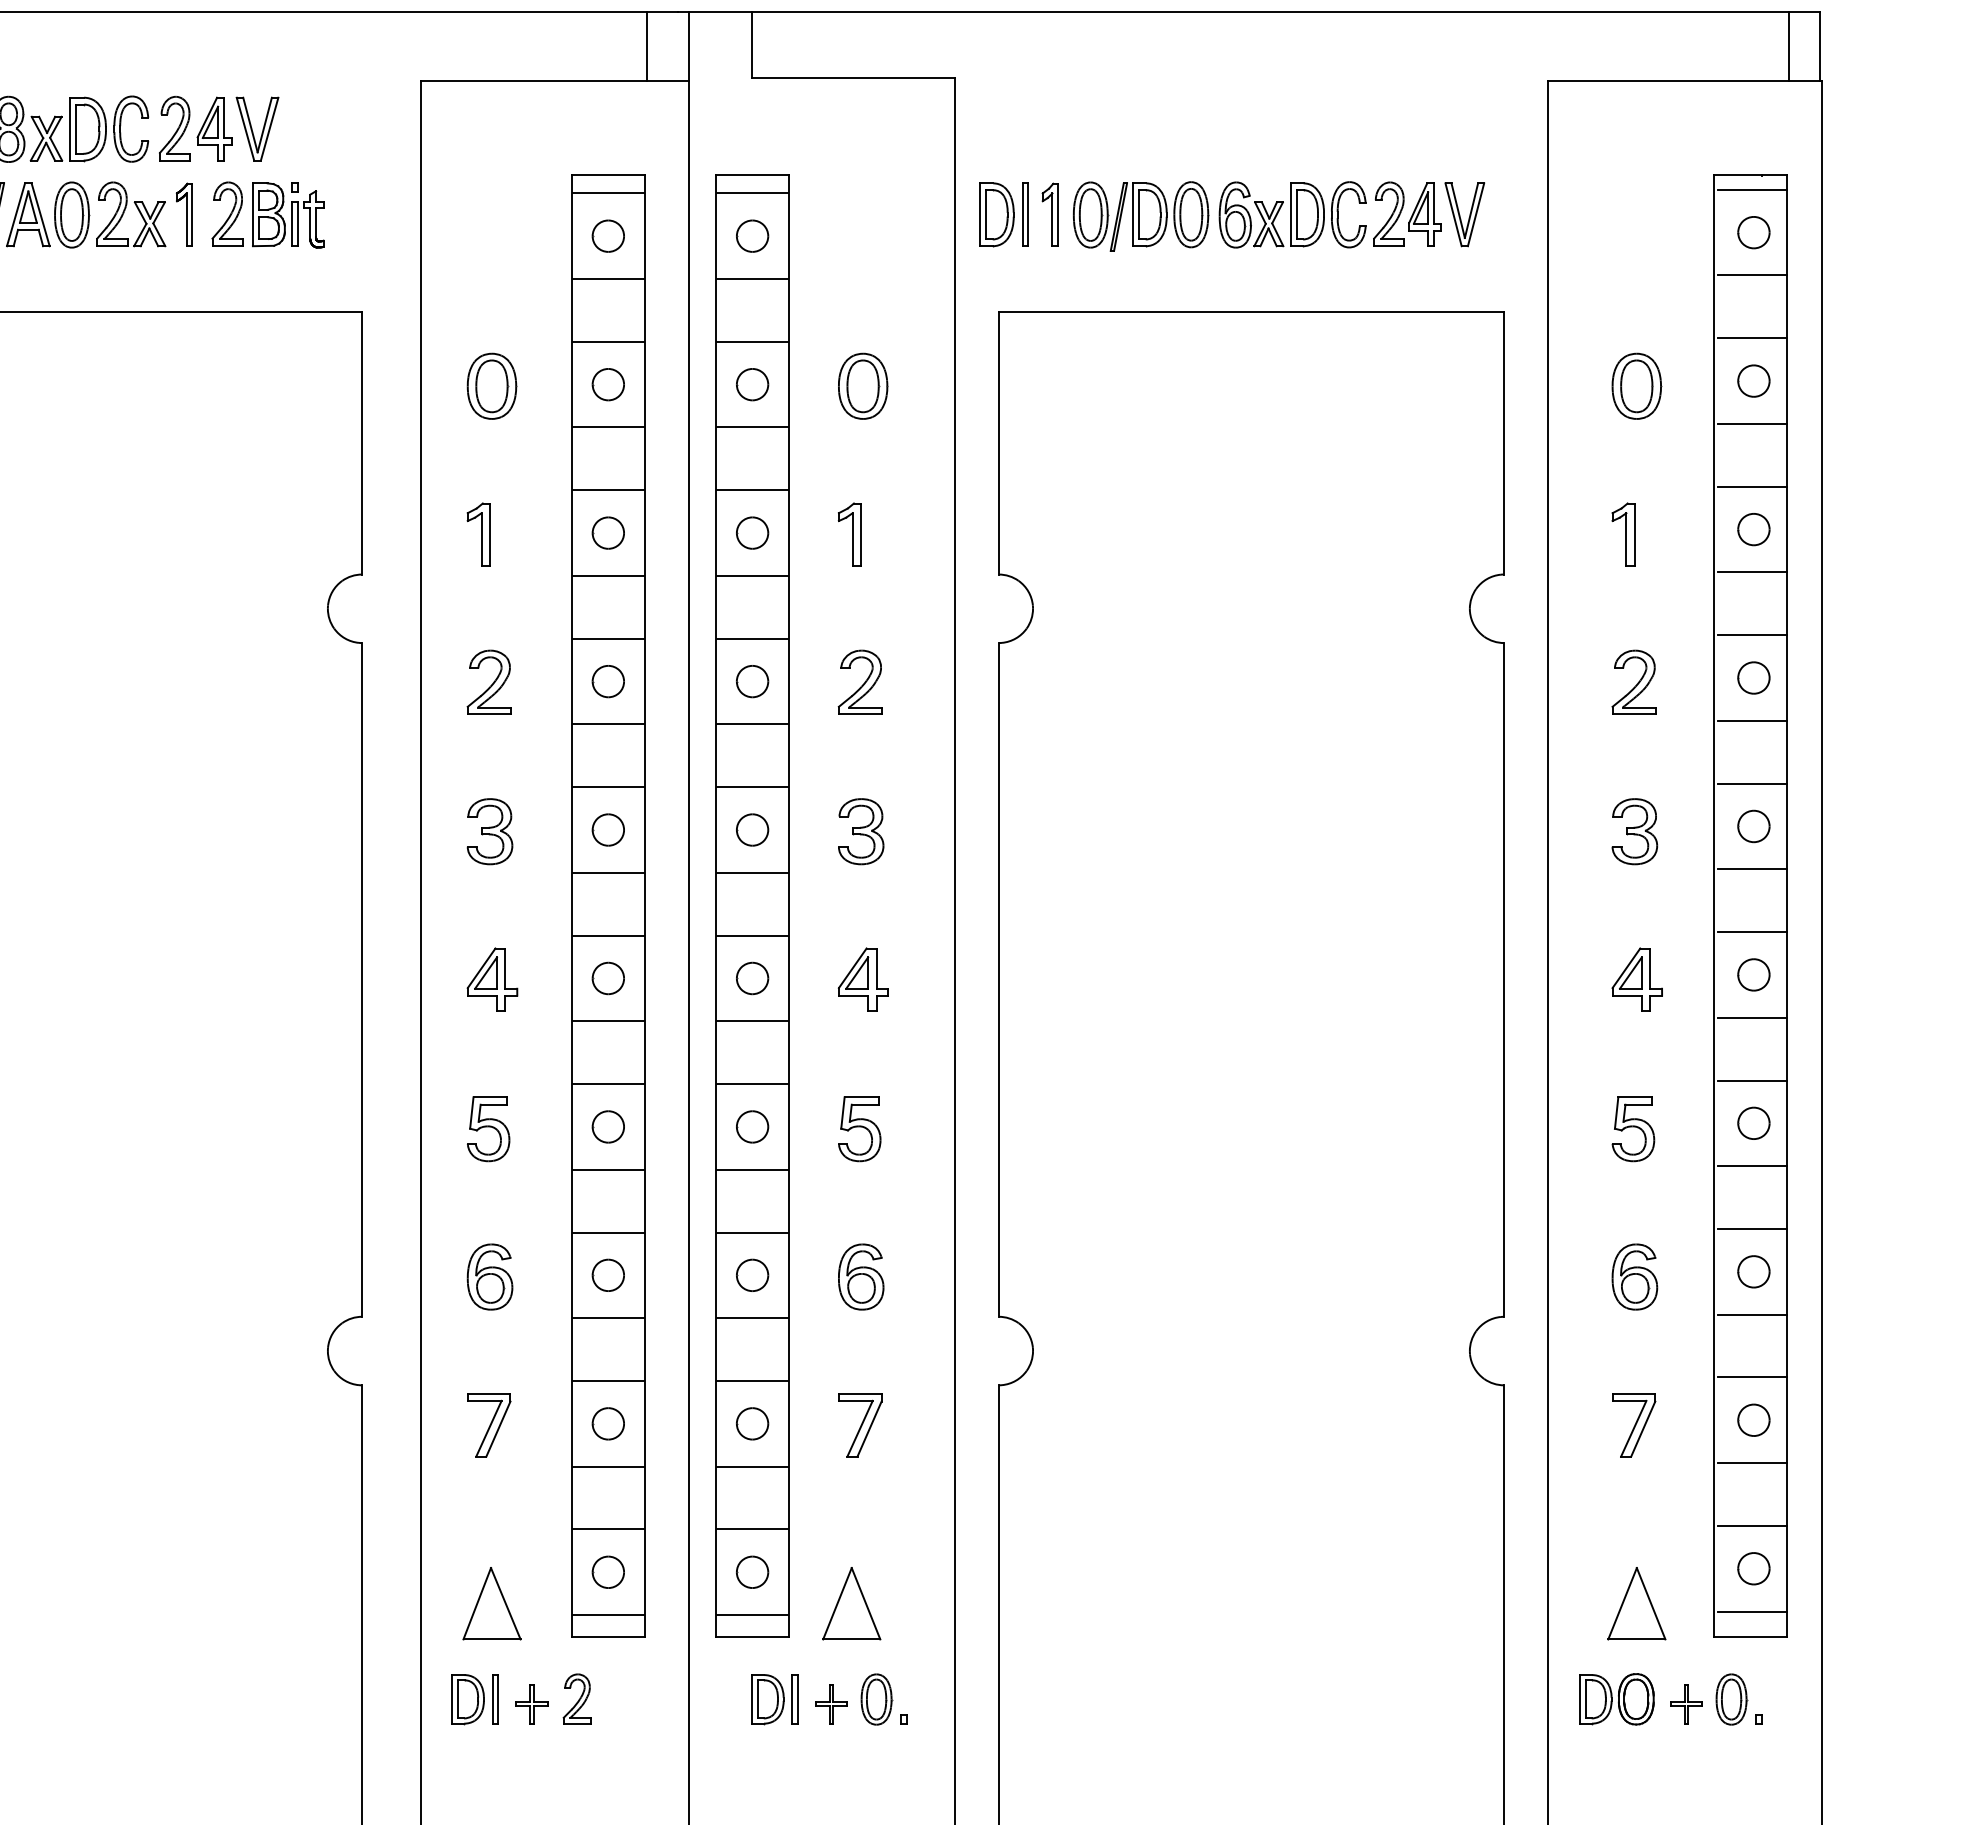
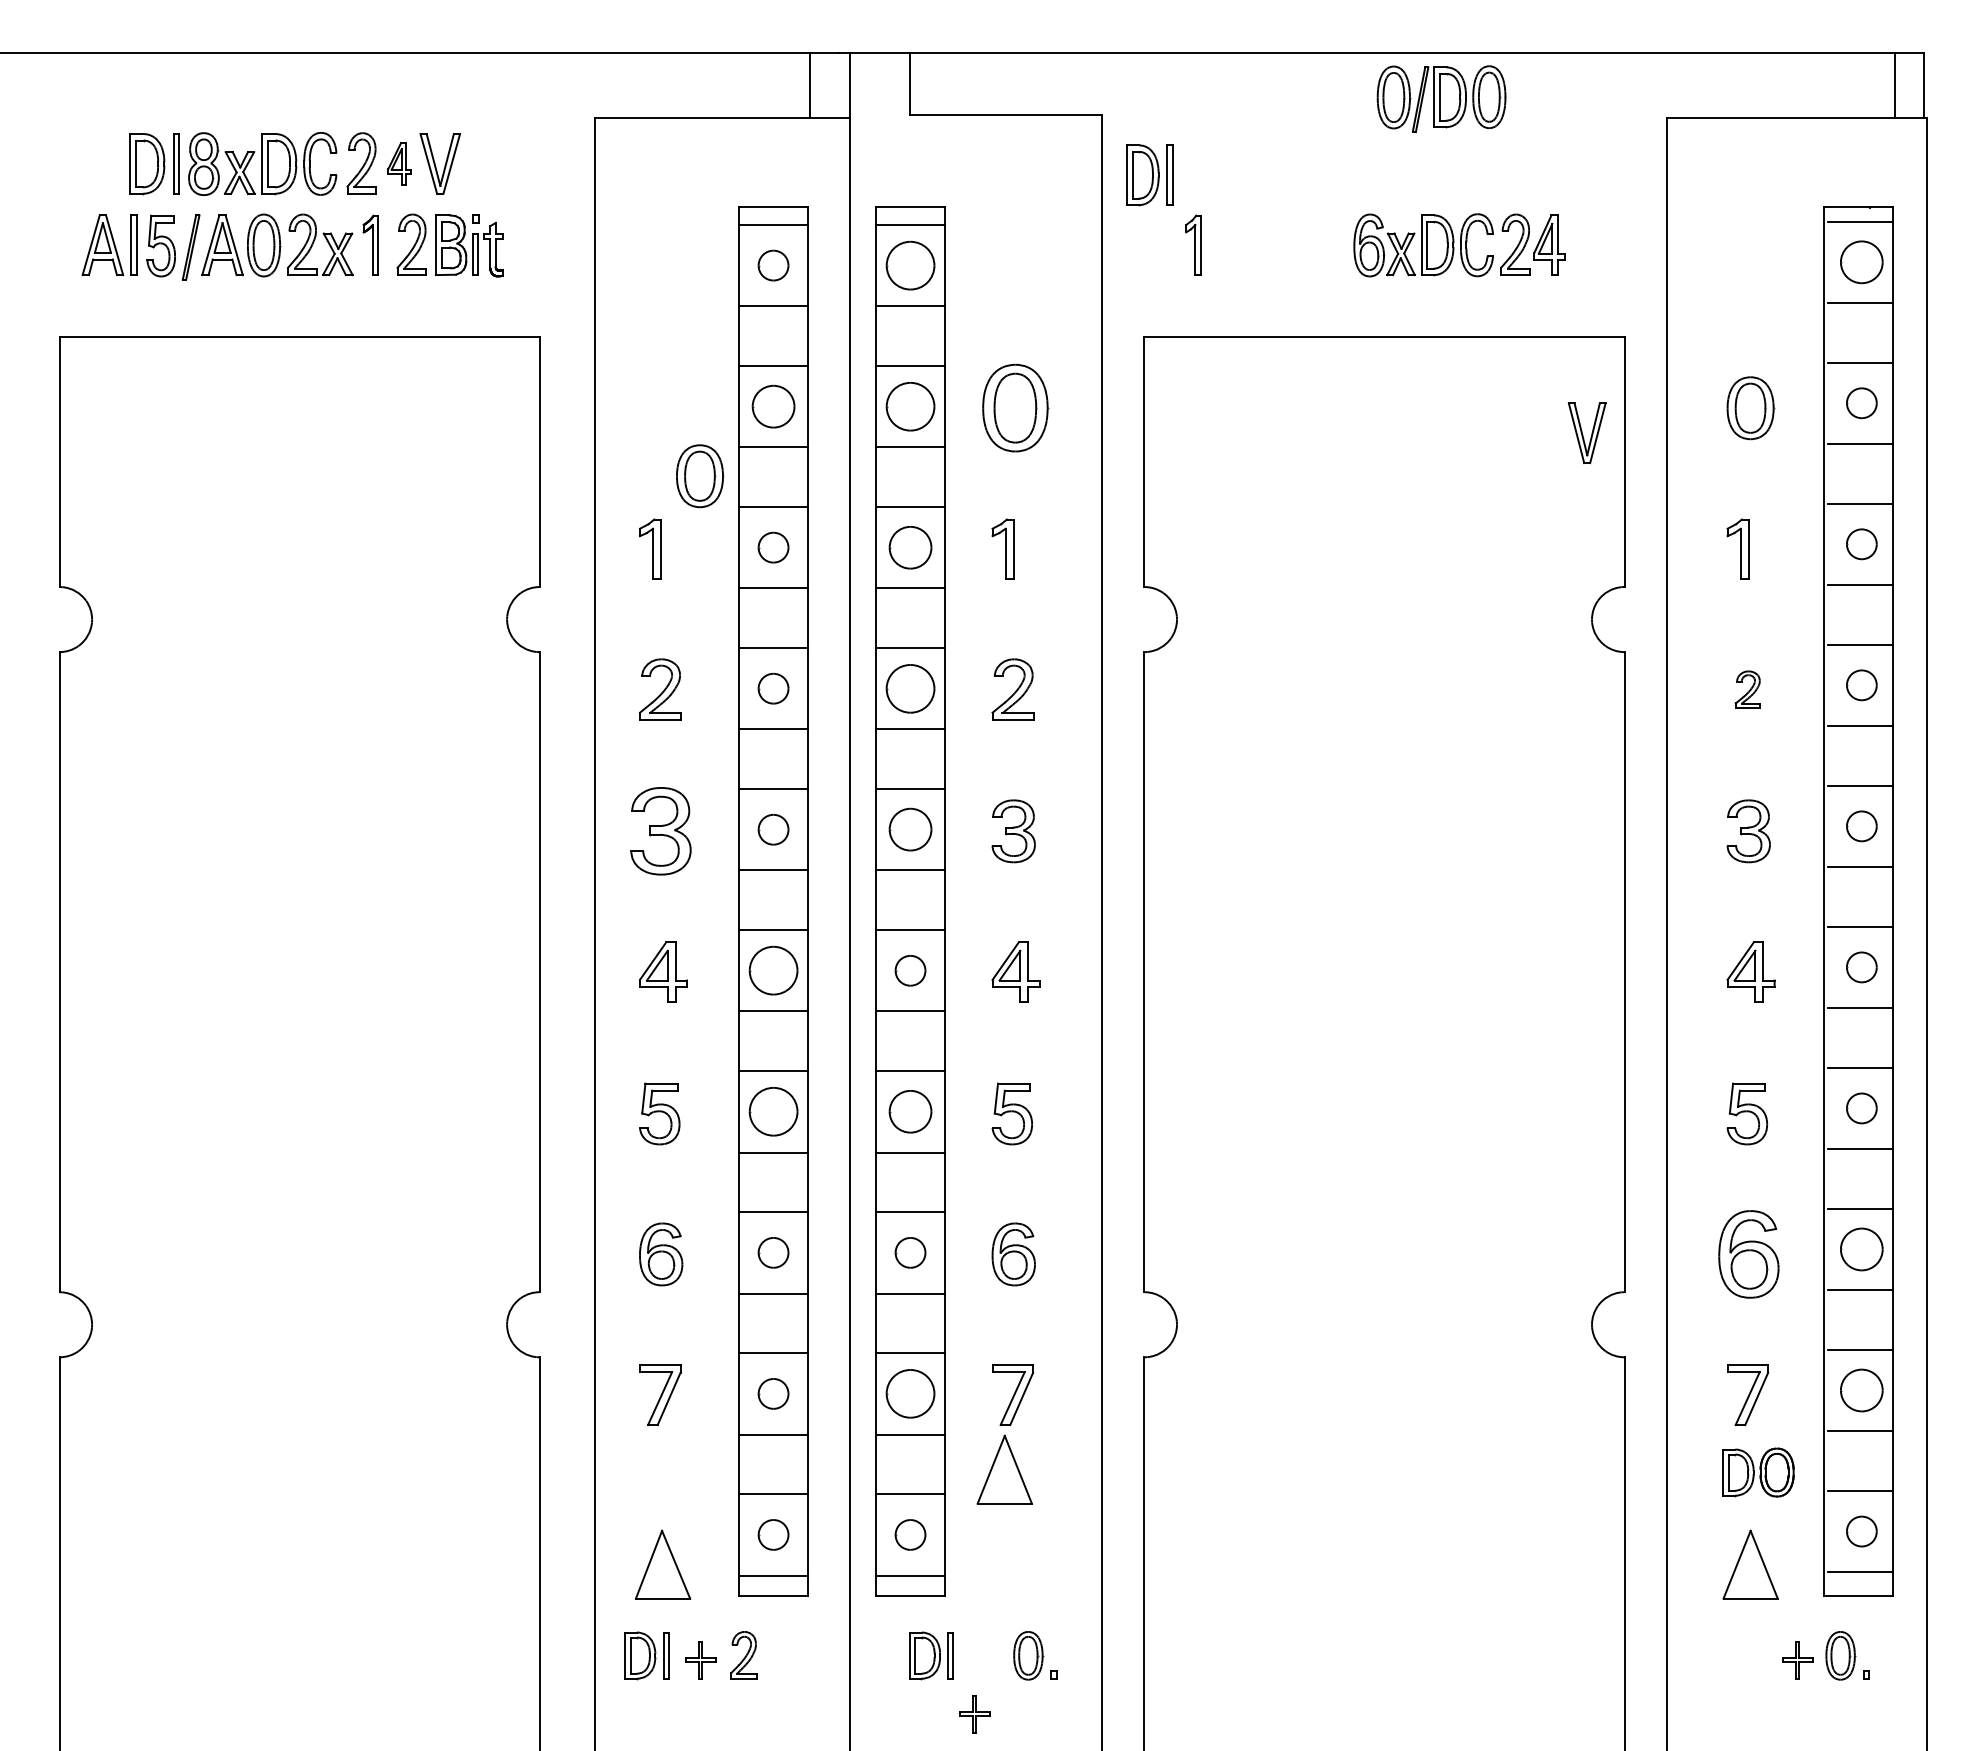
part: (214, 128) -> (399, 163), size x0.7
part: (1004, 215) -> (1149, 175), moved
part: (1465, 215) -> (1587, 433), moved
part: (1140, 216) -> (1441, 98), moved
part: (1753, 231) -> (1861, 261), size x1.4
part: (752, 236) -> (910, 265), size x1.6
part: (608, 384) -> (773, 406), size x1.4
part: (752, 384) -> (910, 406), size x1.6
part: (492, 386) -> (700, 476), moved
part: (863, 386) -> (1015, 408), size x1.4
part: (752, 532) -> (910, 547), size x1.4
part: (752, 681) -> (910, 688), size x1.6
part: (1633, 682) -> (1747, 689), size x0.6
part: (752, 829) -> (910, 829), size x1.4
part: (490, 831) -> (661, 831), size x1.4
part: (608, 978) -> (773, 970), size x1.6
part: (608, 1126) -> (773, 1111), size x1.6
part: (752, 1126) -> (910, 1111), size x1.4
part: (1753, 1271) -> (1861, 1249), size x1.4
part: (1634, 1277) -> (1748, 1254), size x1.4
part: (1753, 1420) -> (1861, 1390), size x1.4
part: (752, 1423) -> (910, 1393), size x1.6
part: (851, 1603) -> (1004, 1469), moved
part: (1616, 1699) -> (1758, 1472), moved
part: (831, 1704) -> (974, 1714), moved

